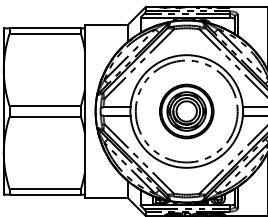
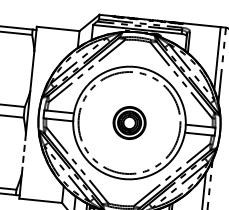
part: (186, 111) -> (129, 122), size x0.6
line: (84, 153) -> (23, 154), solid -> dashed

